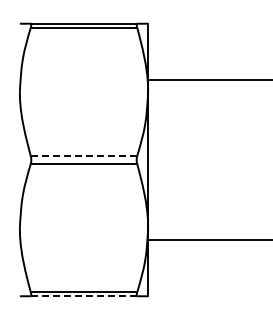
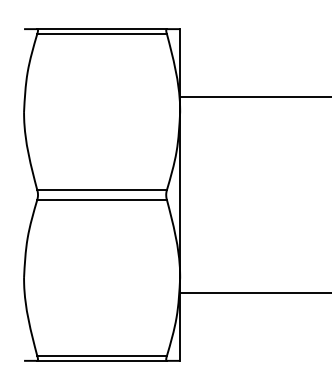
line: (84, 155) -> (102, 189), dashed -> solid
line: (83, 296) -> (101, 361), dashed -> solid

